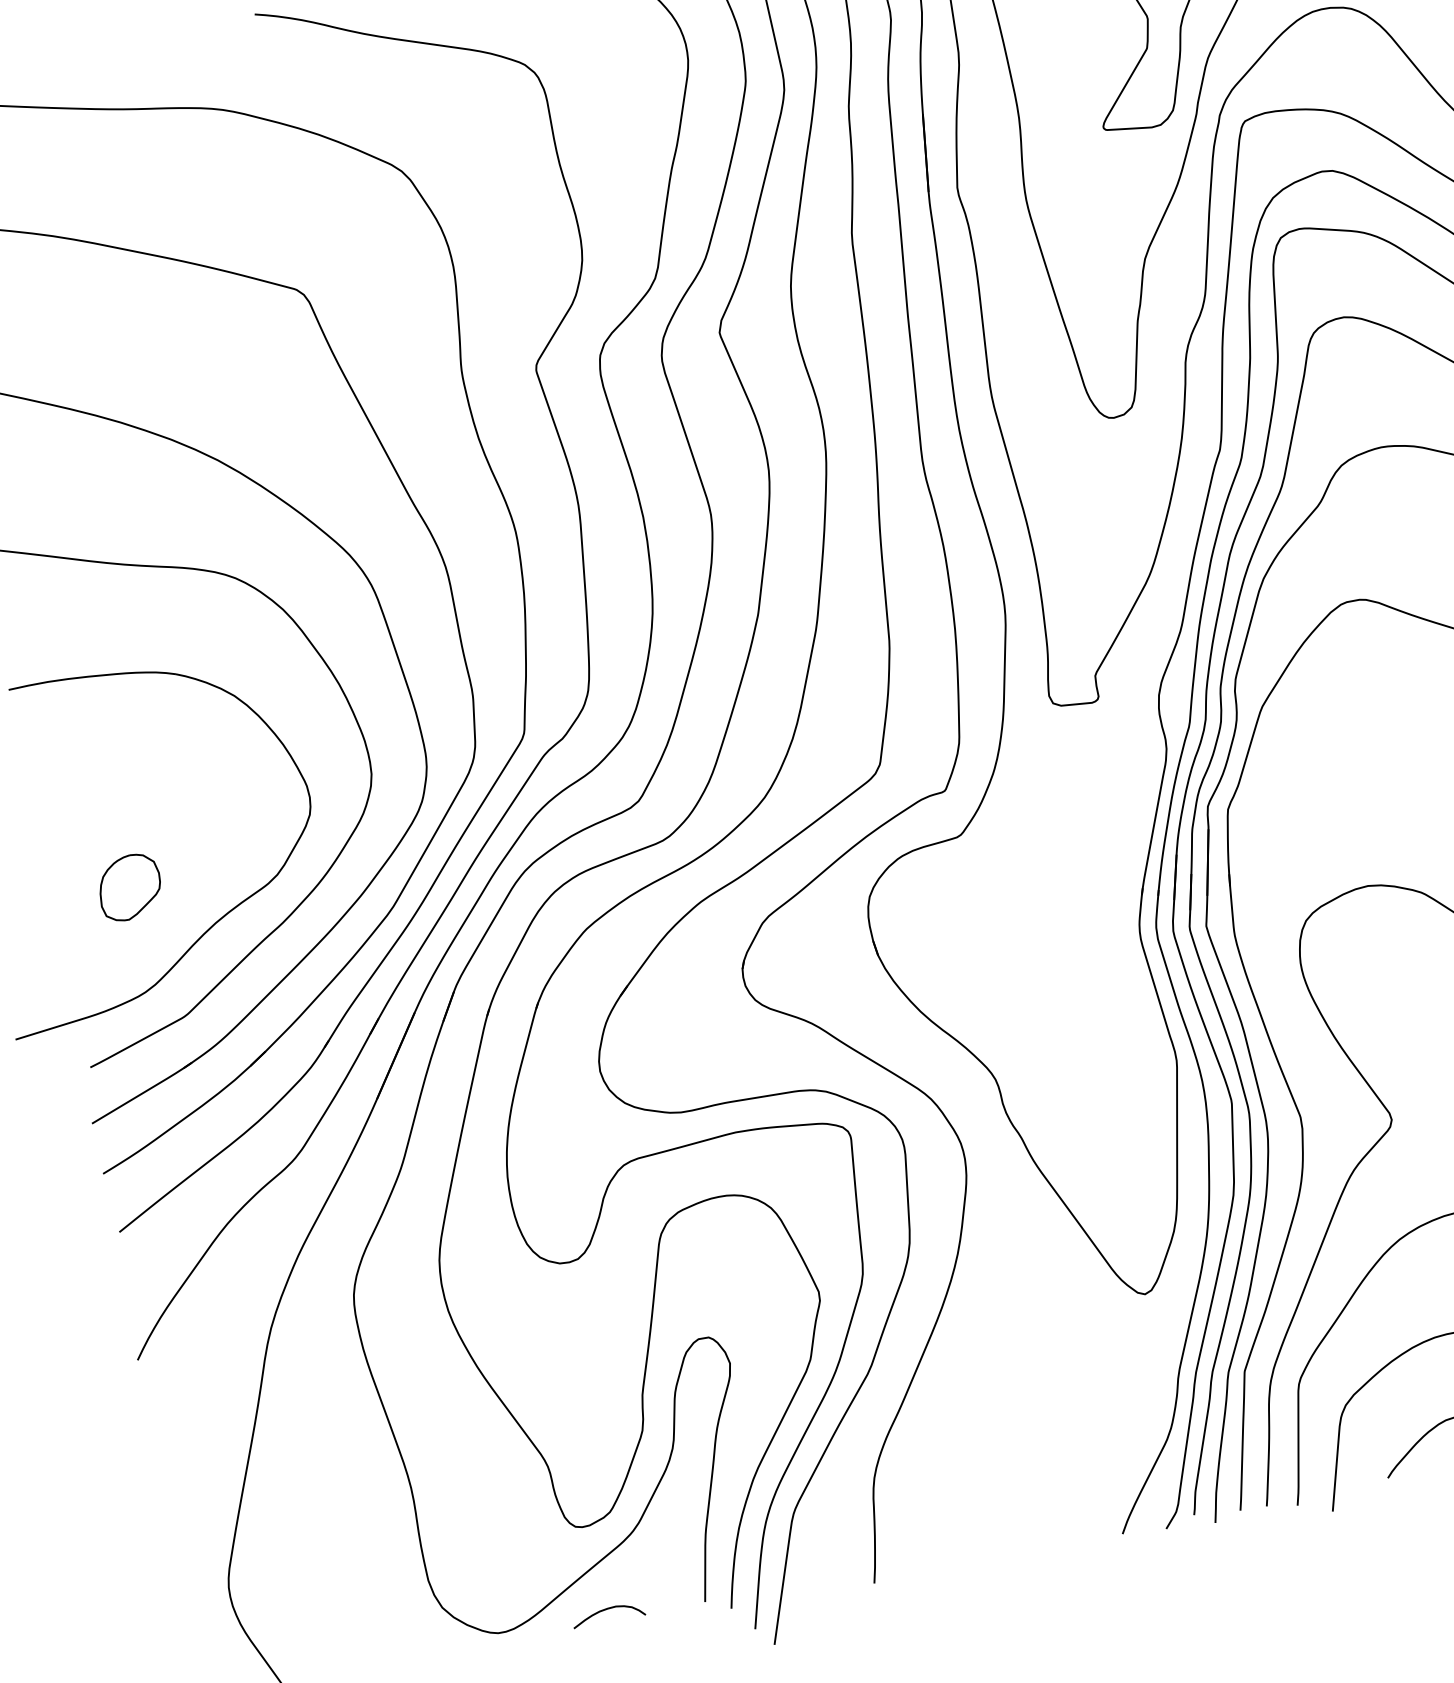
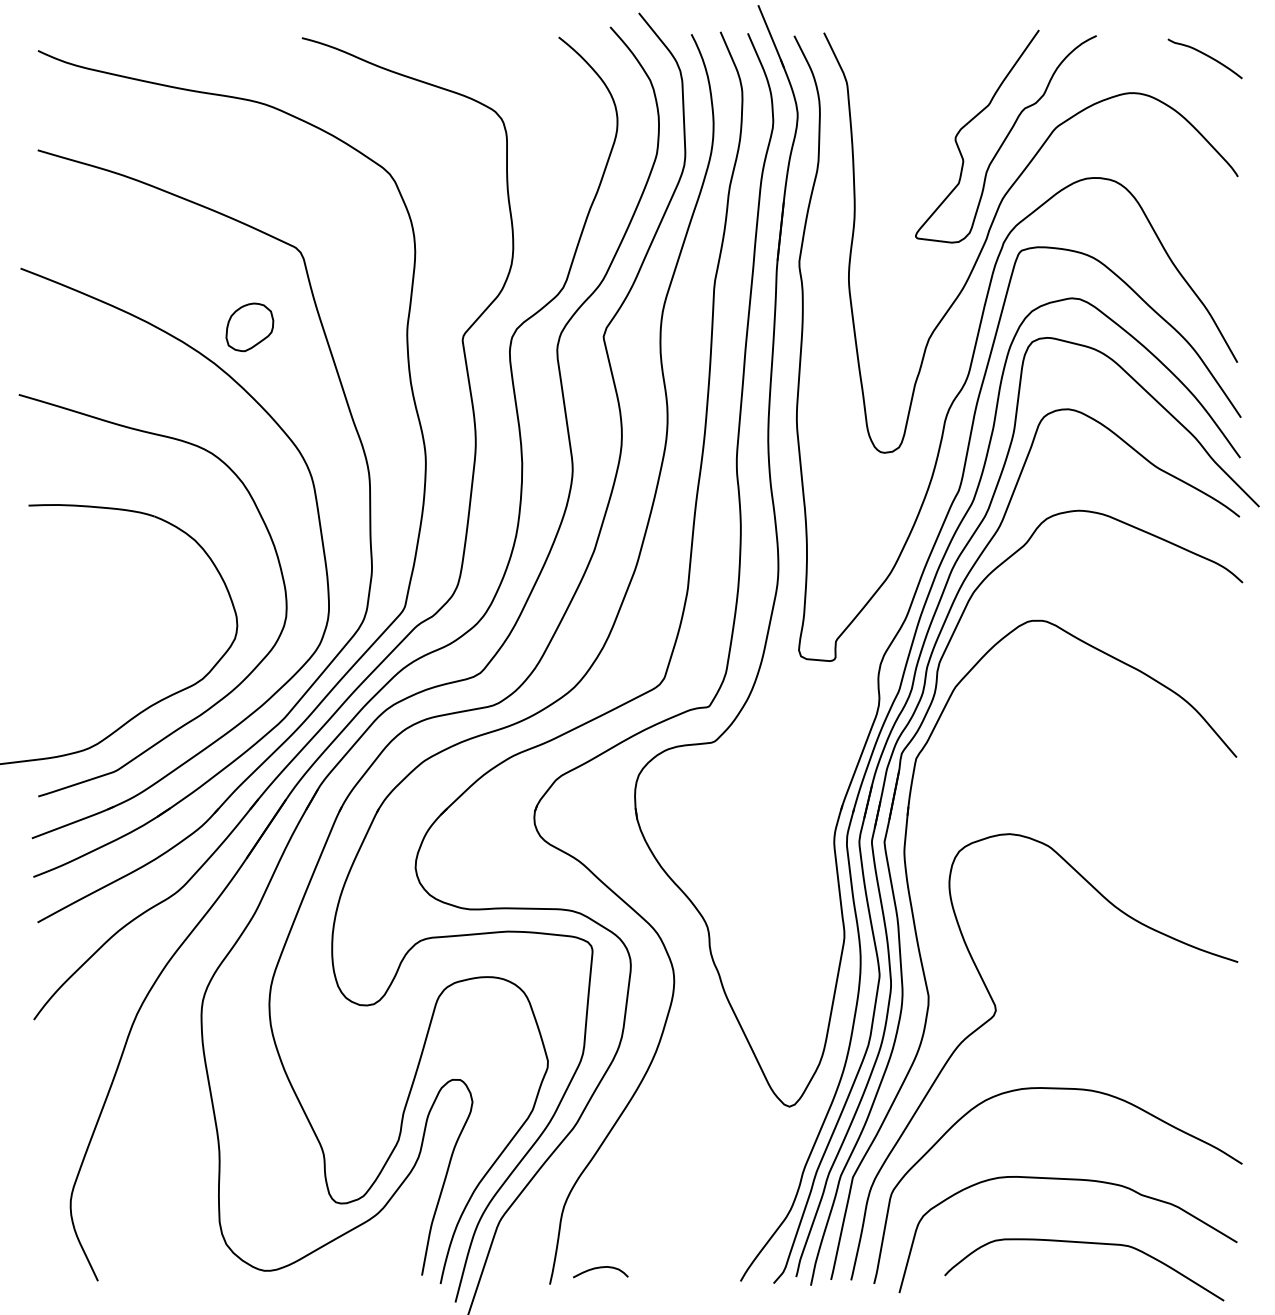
part: (129, 887) -> (249, 327), moved
curve: (607, 1610) -> (600, 1268), moved

